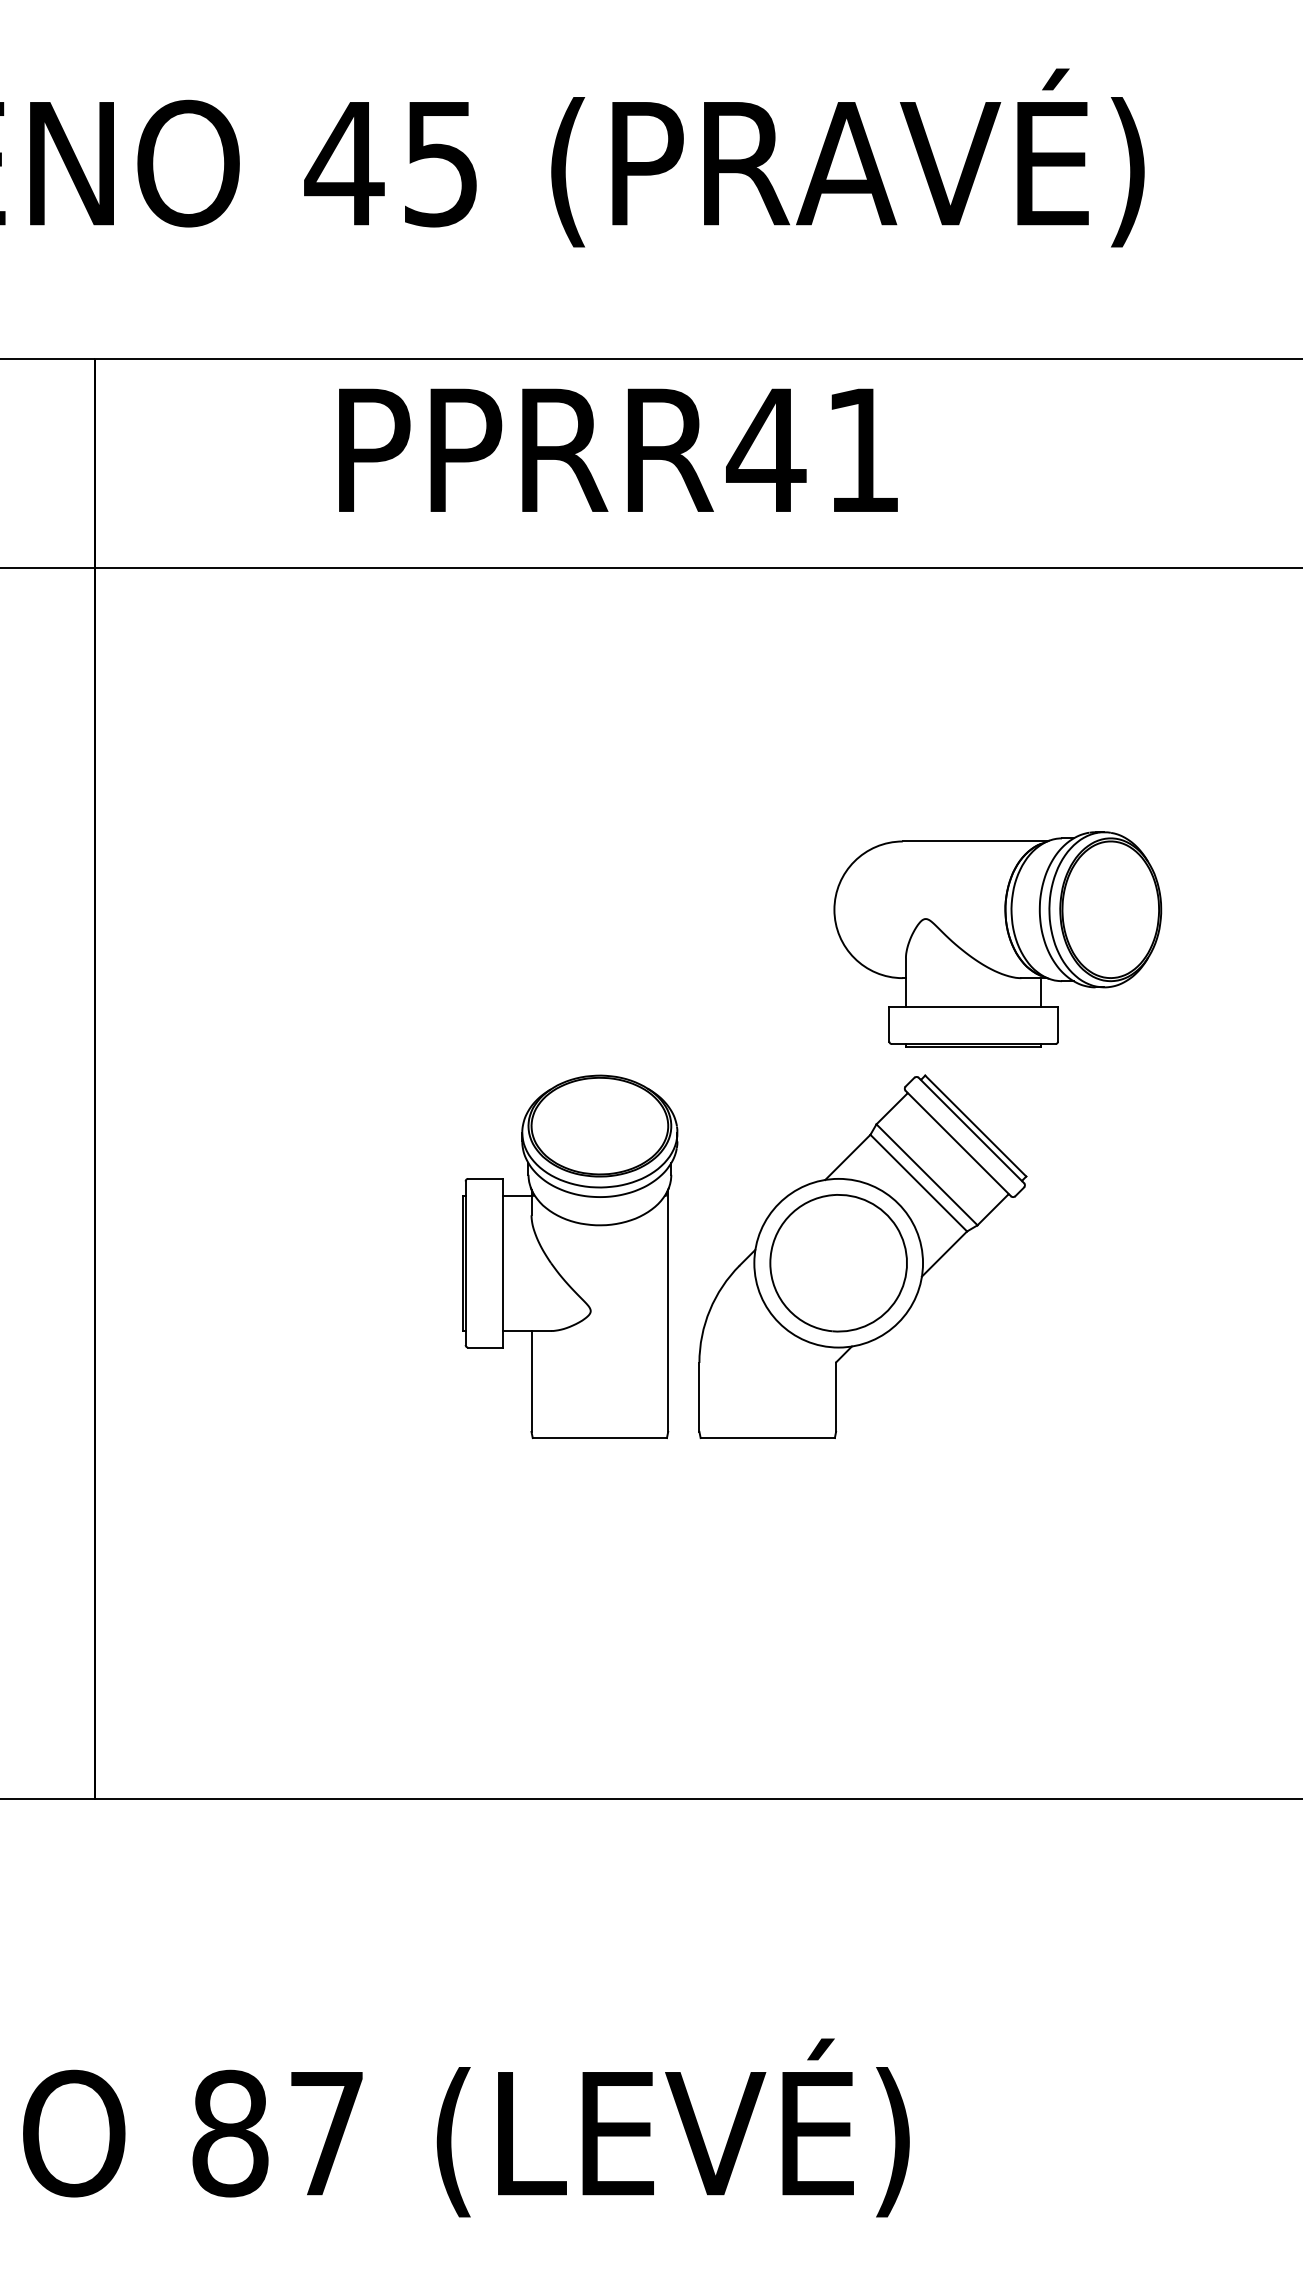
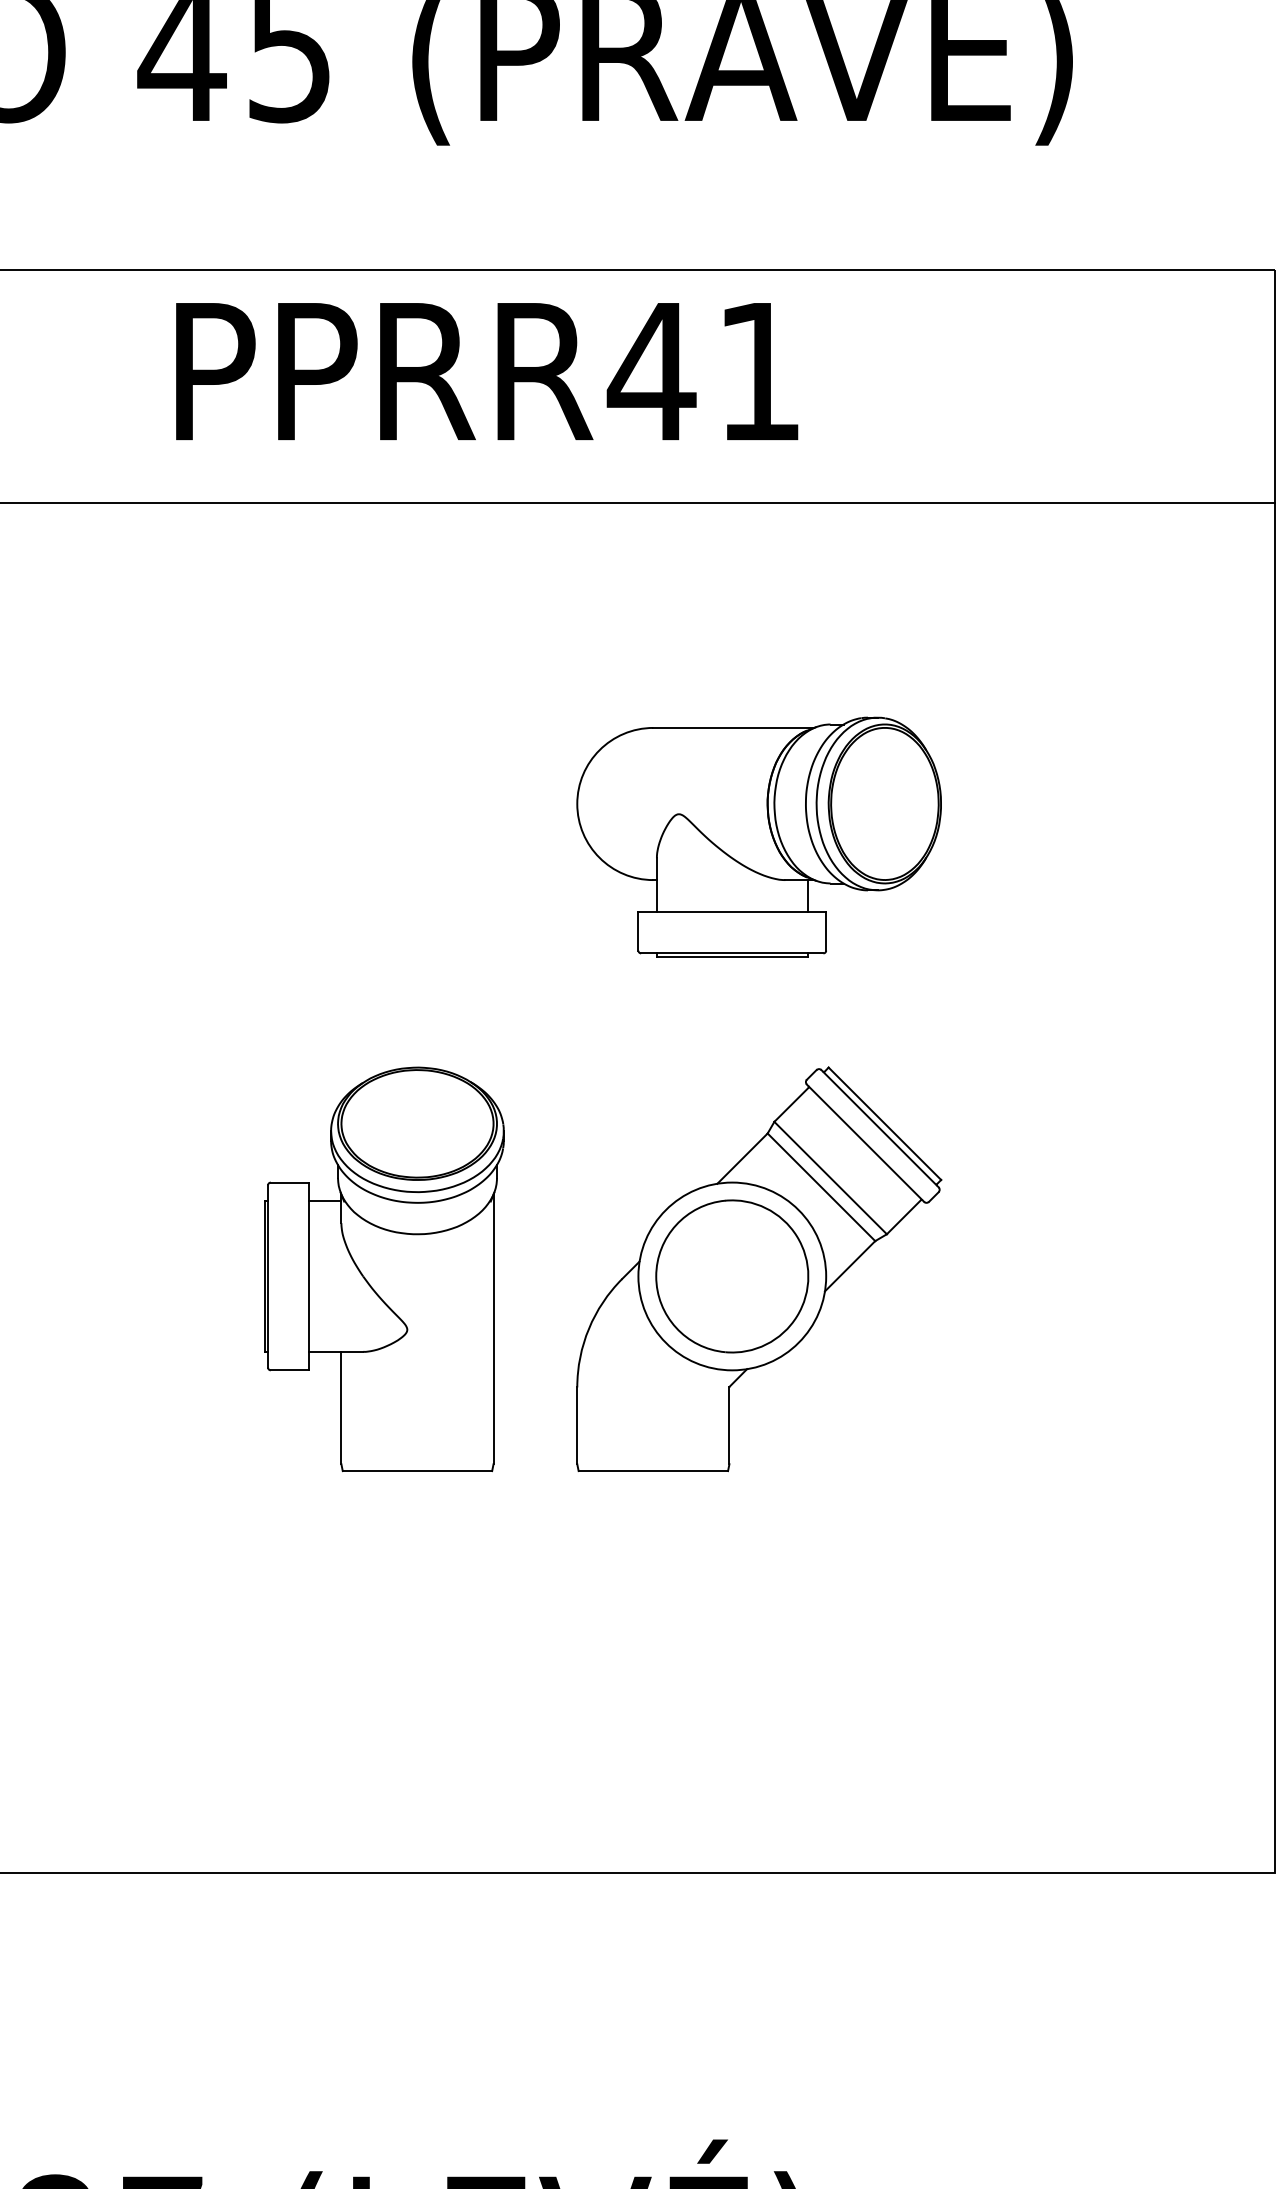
part: (997, 939) -> (758, 837), moved
part: (570, 1256) -> (384, 1268), moved

